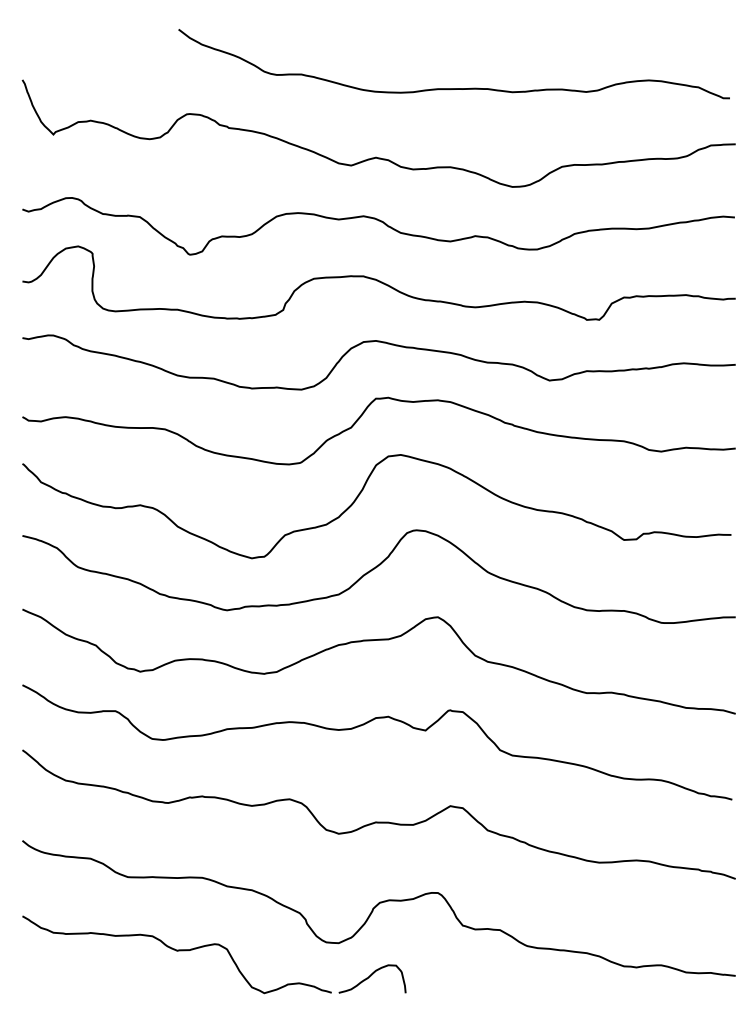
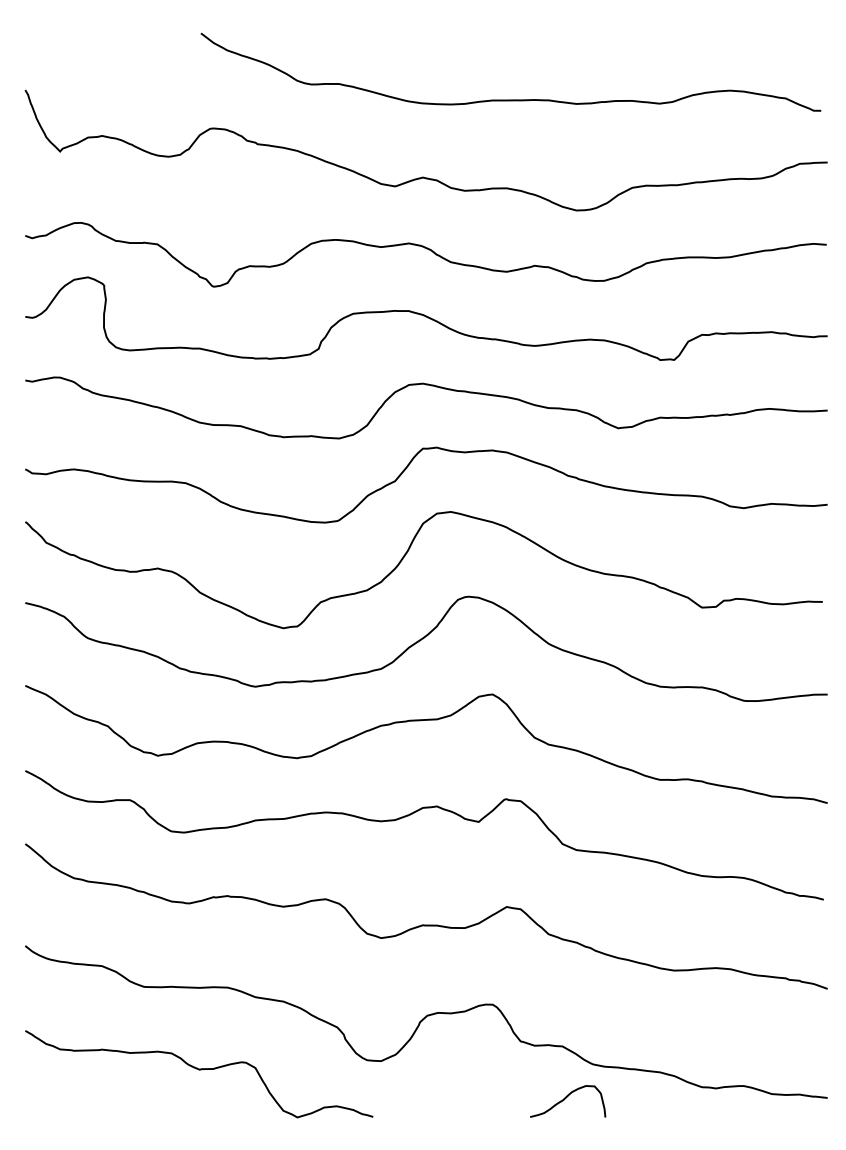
curve: (371, 976) -> (566, 1098), moved

